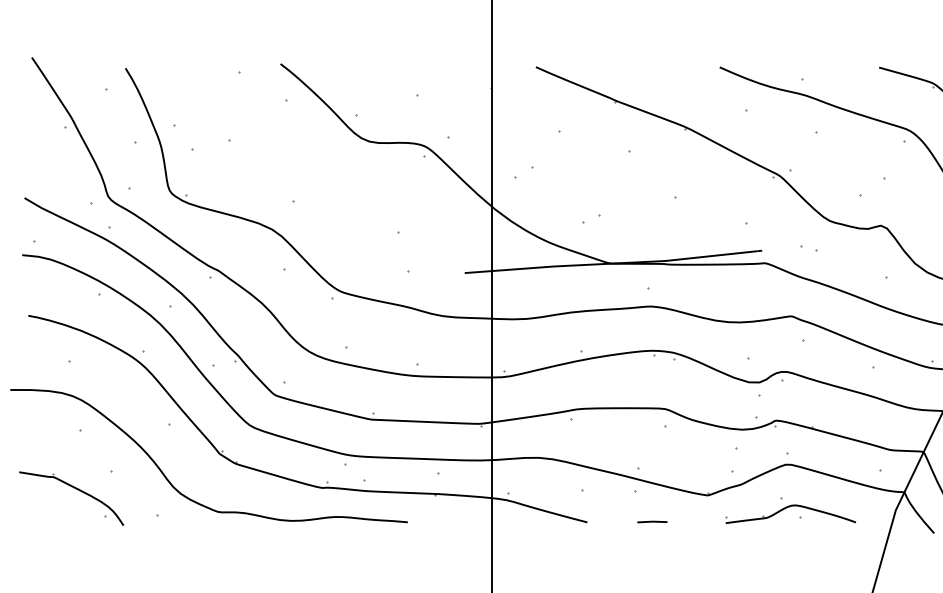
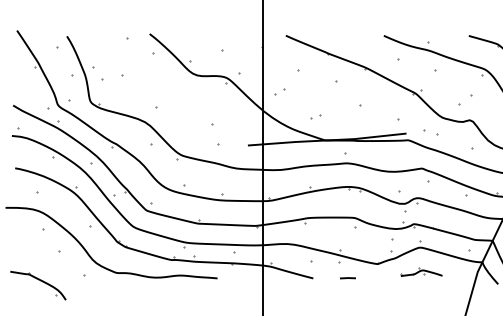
part: (809, 248) -> (431, 132), size x1.6
part: (72, 498) -> (38, 285), moved
part: (790, 509) -> (421, 271), size x0.6

